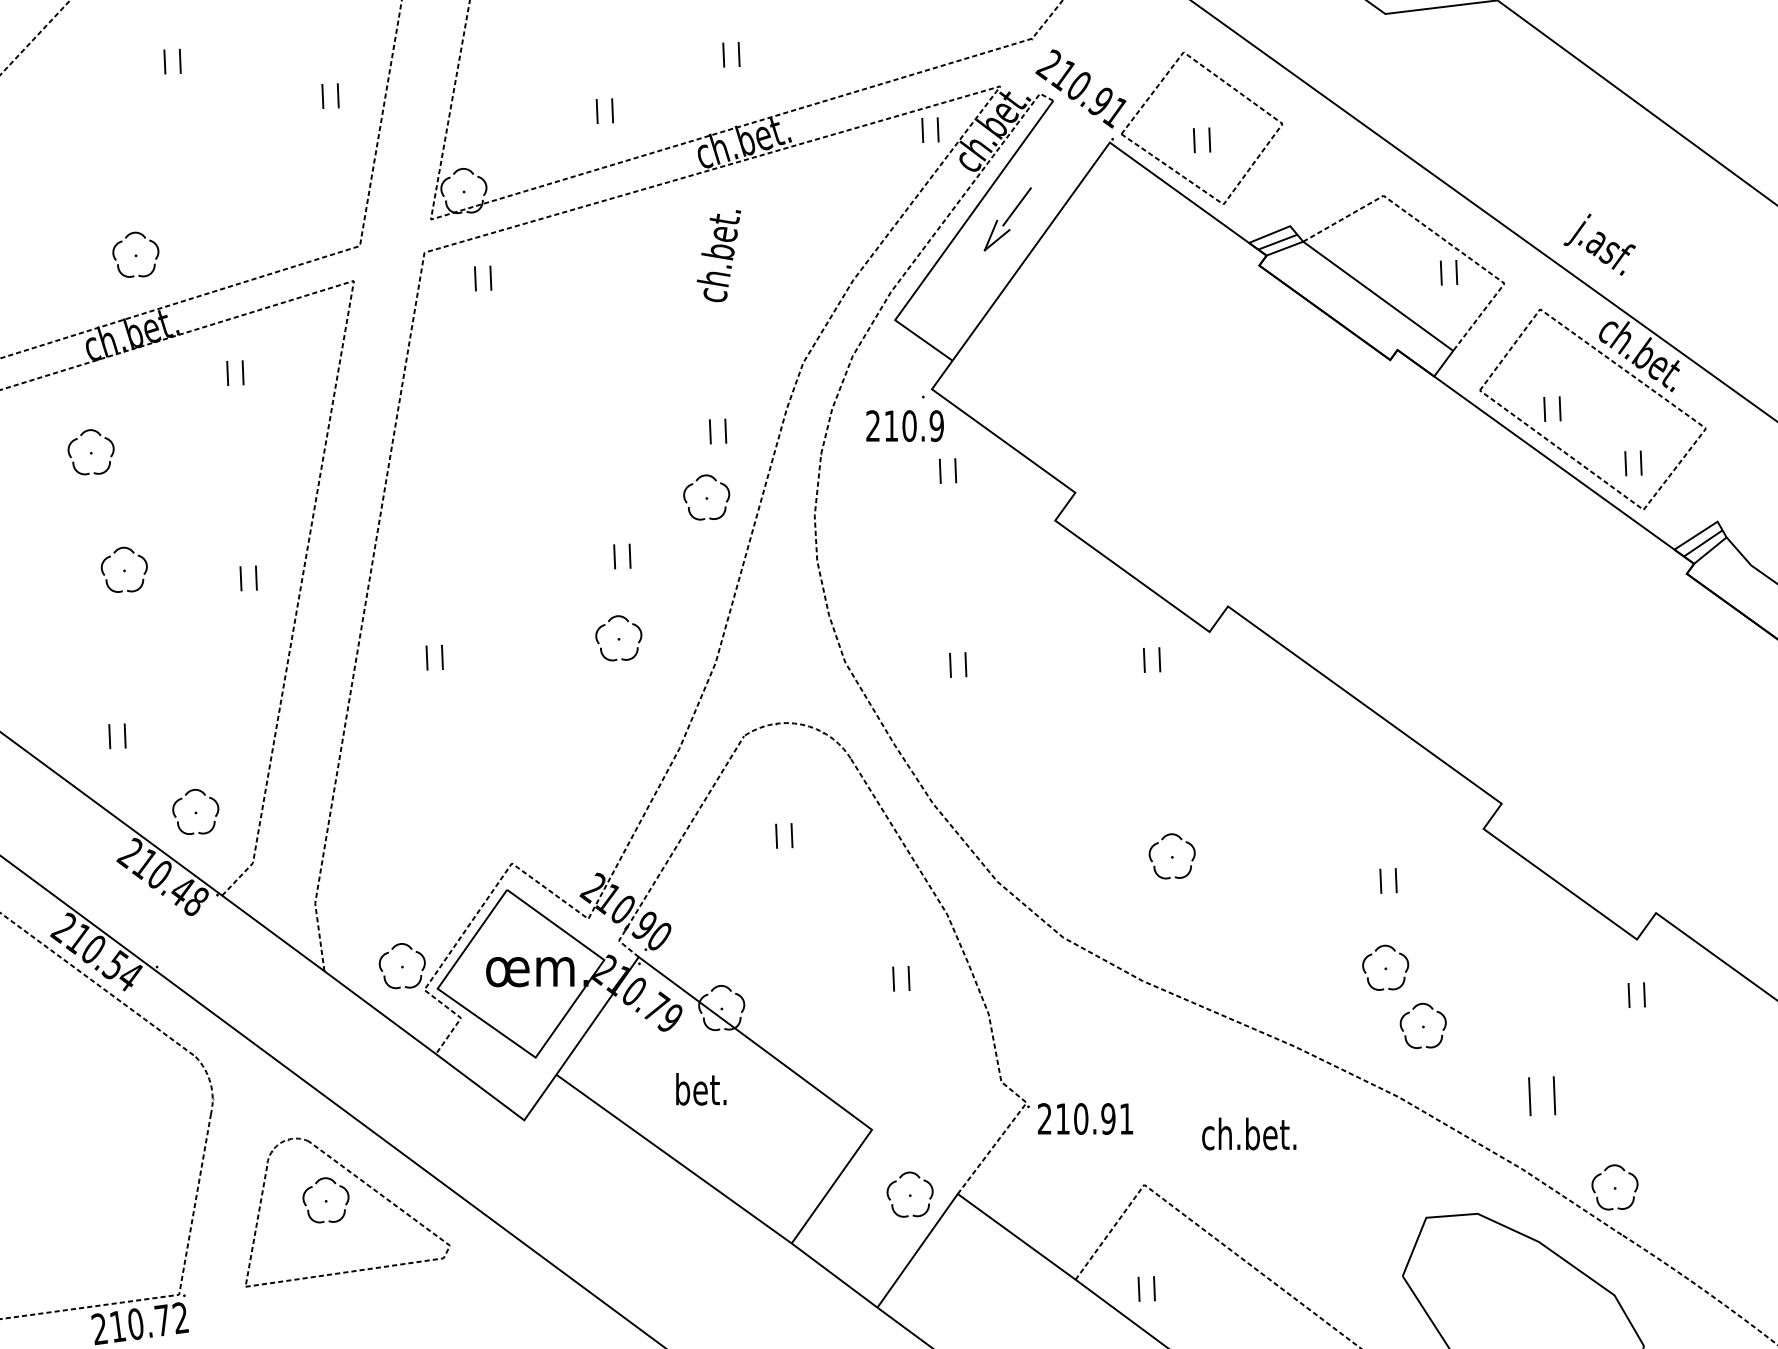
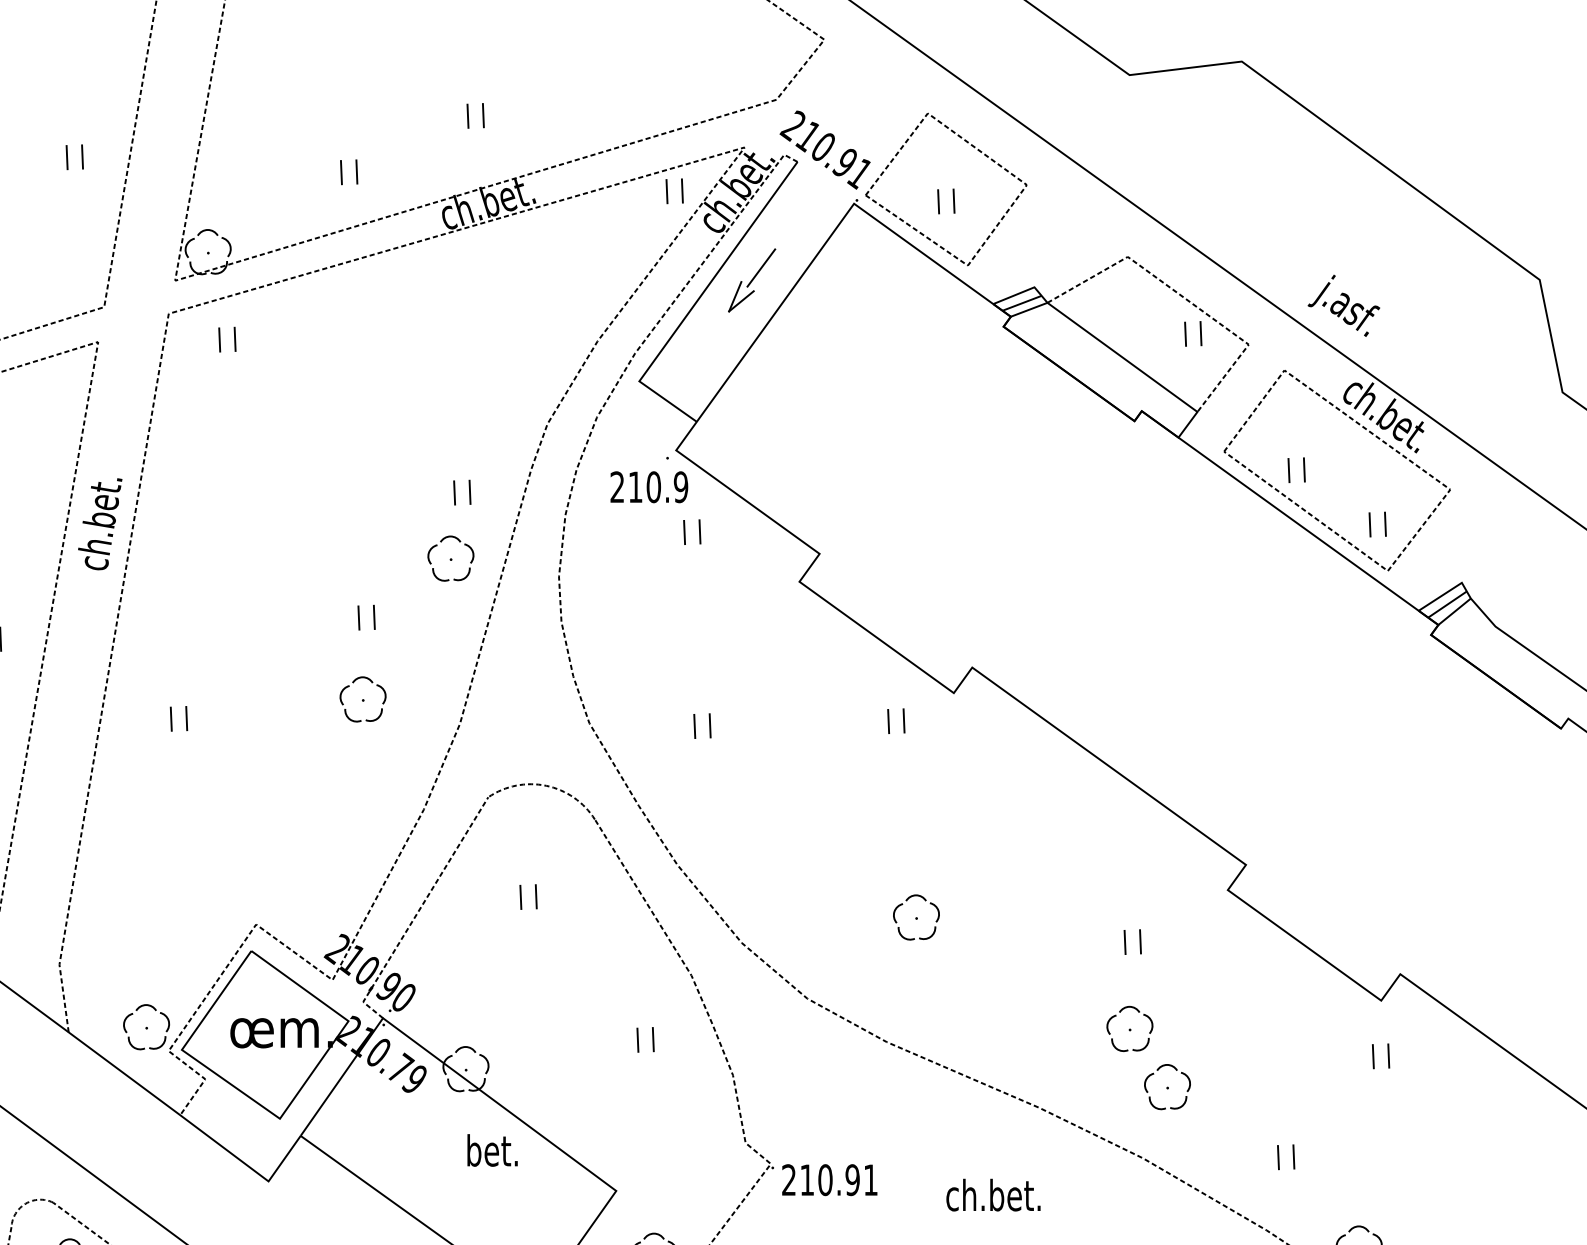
text: (718, 256) -> (99, 524), moved
text: (701, 1089) -> (492, 1150), moved
part: (1541, 1095) -> (1285, 1156), size x0.62

